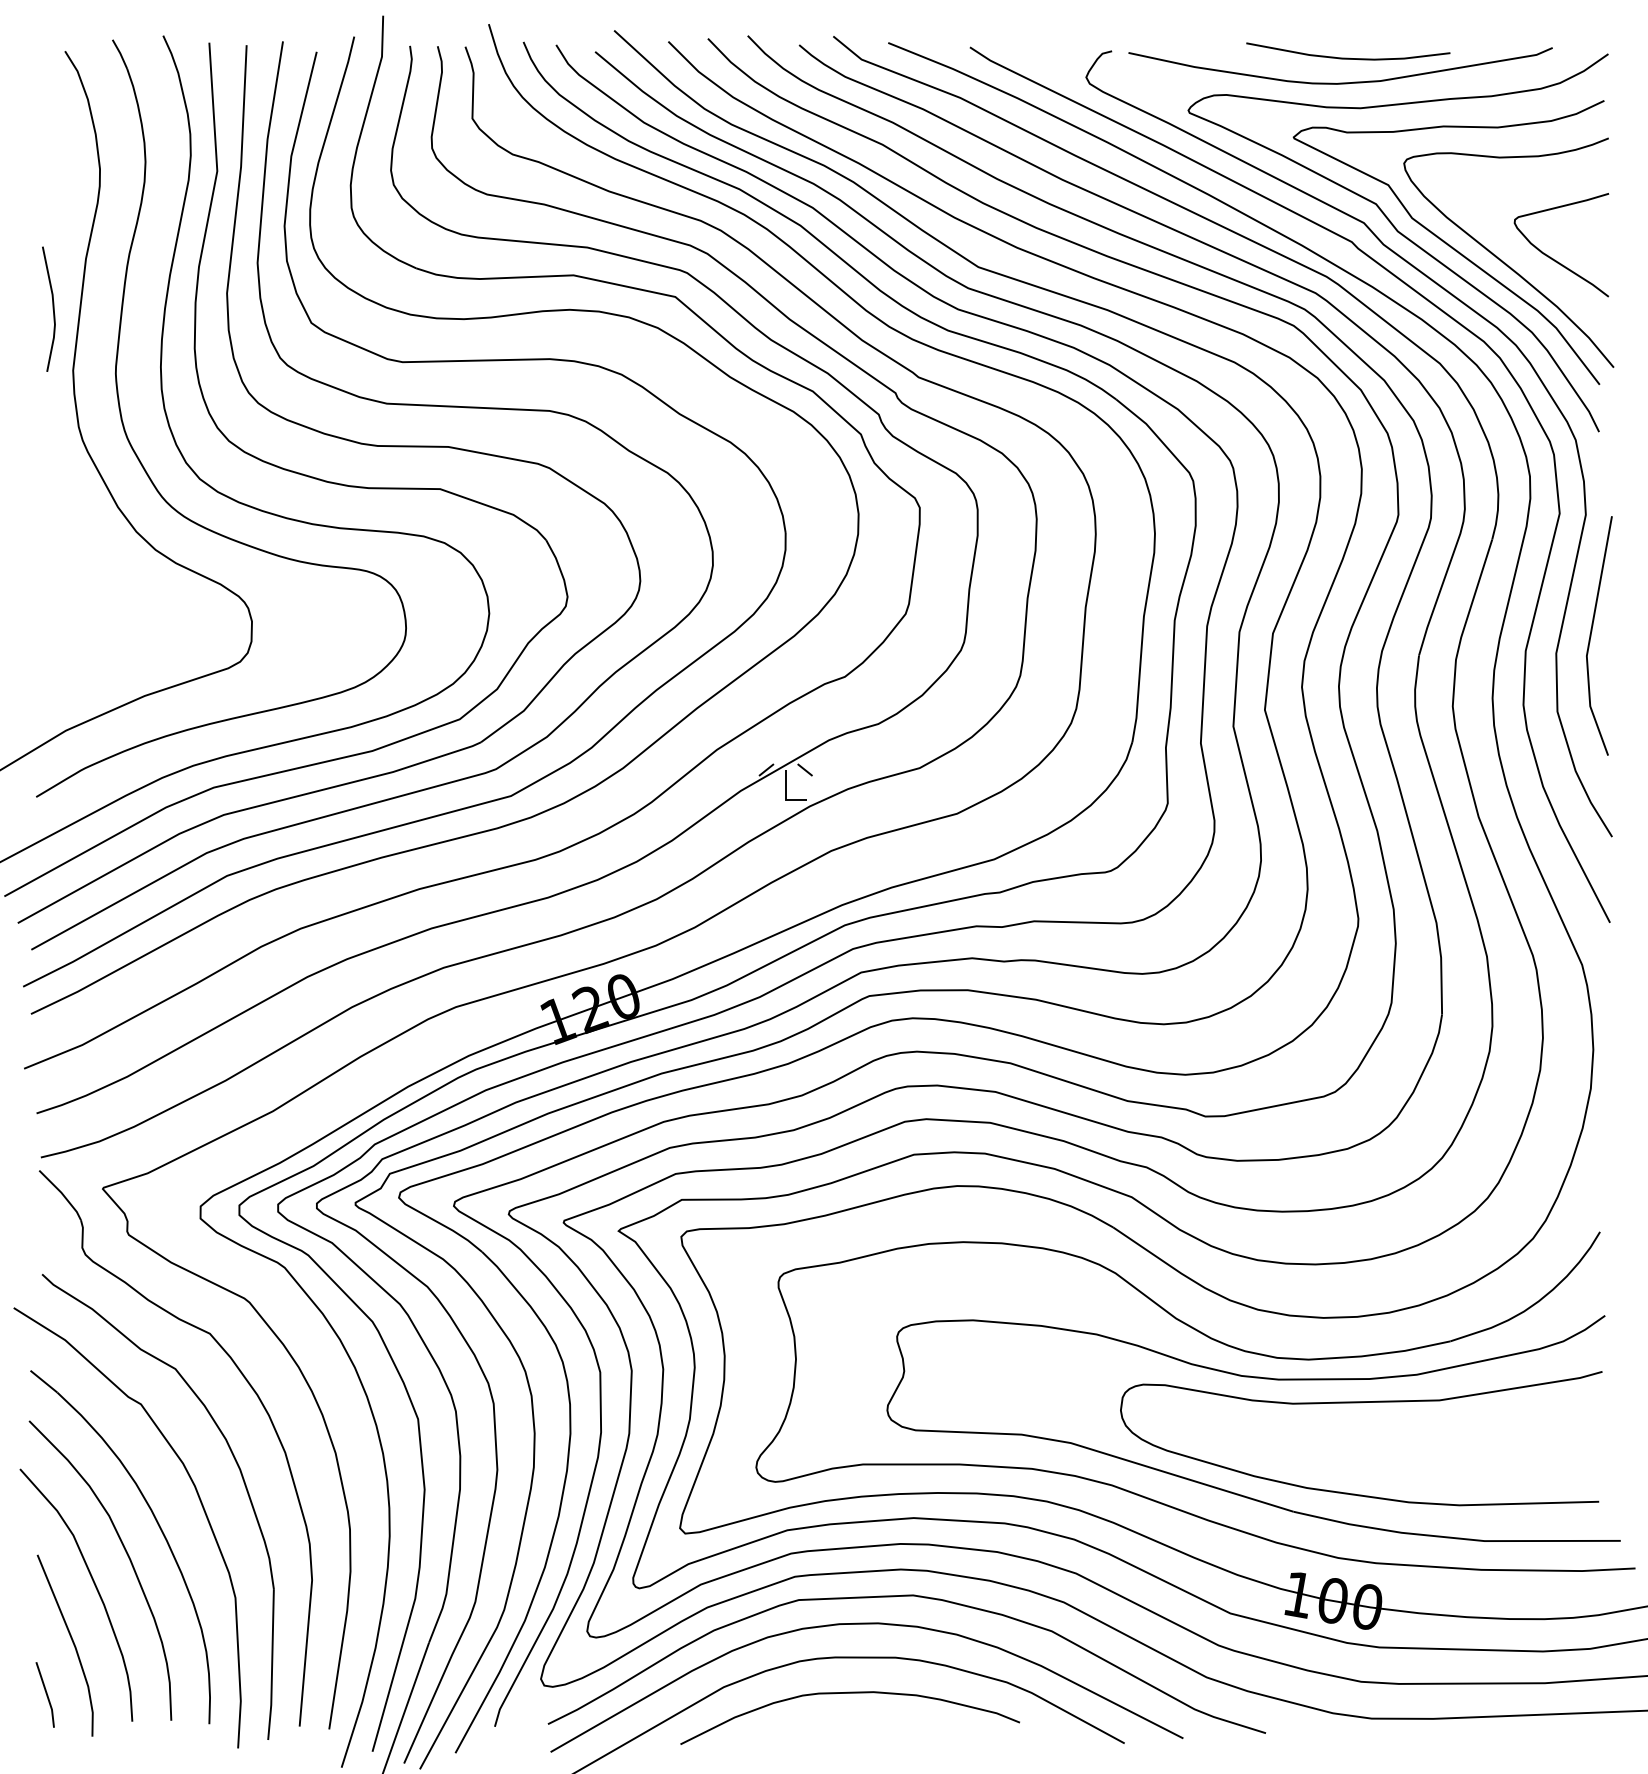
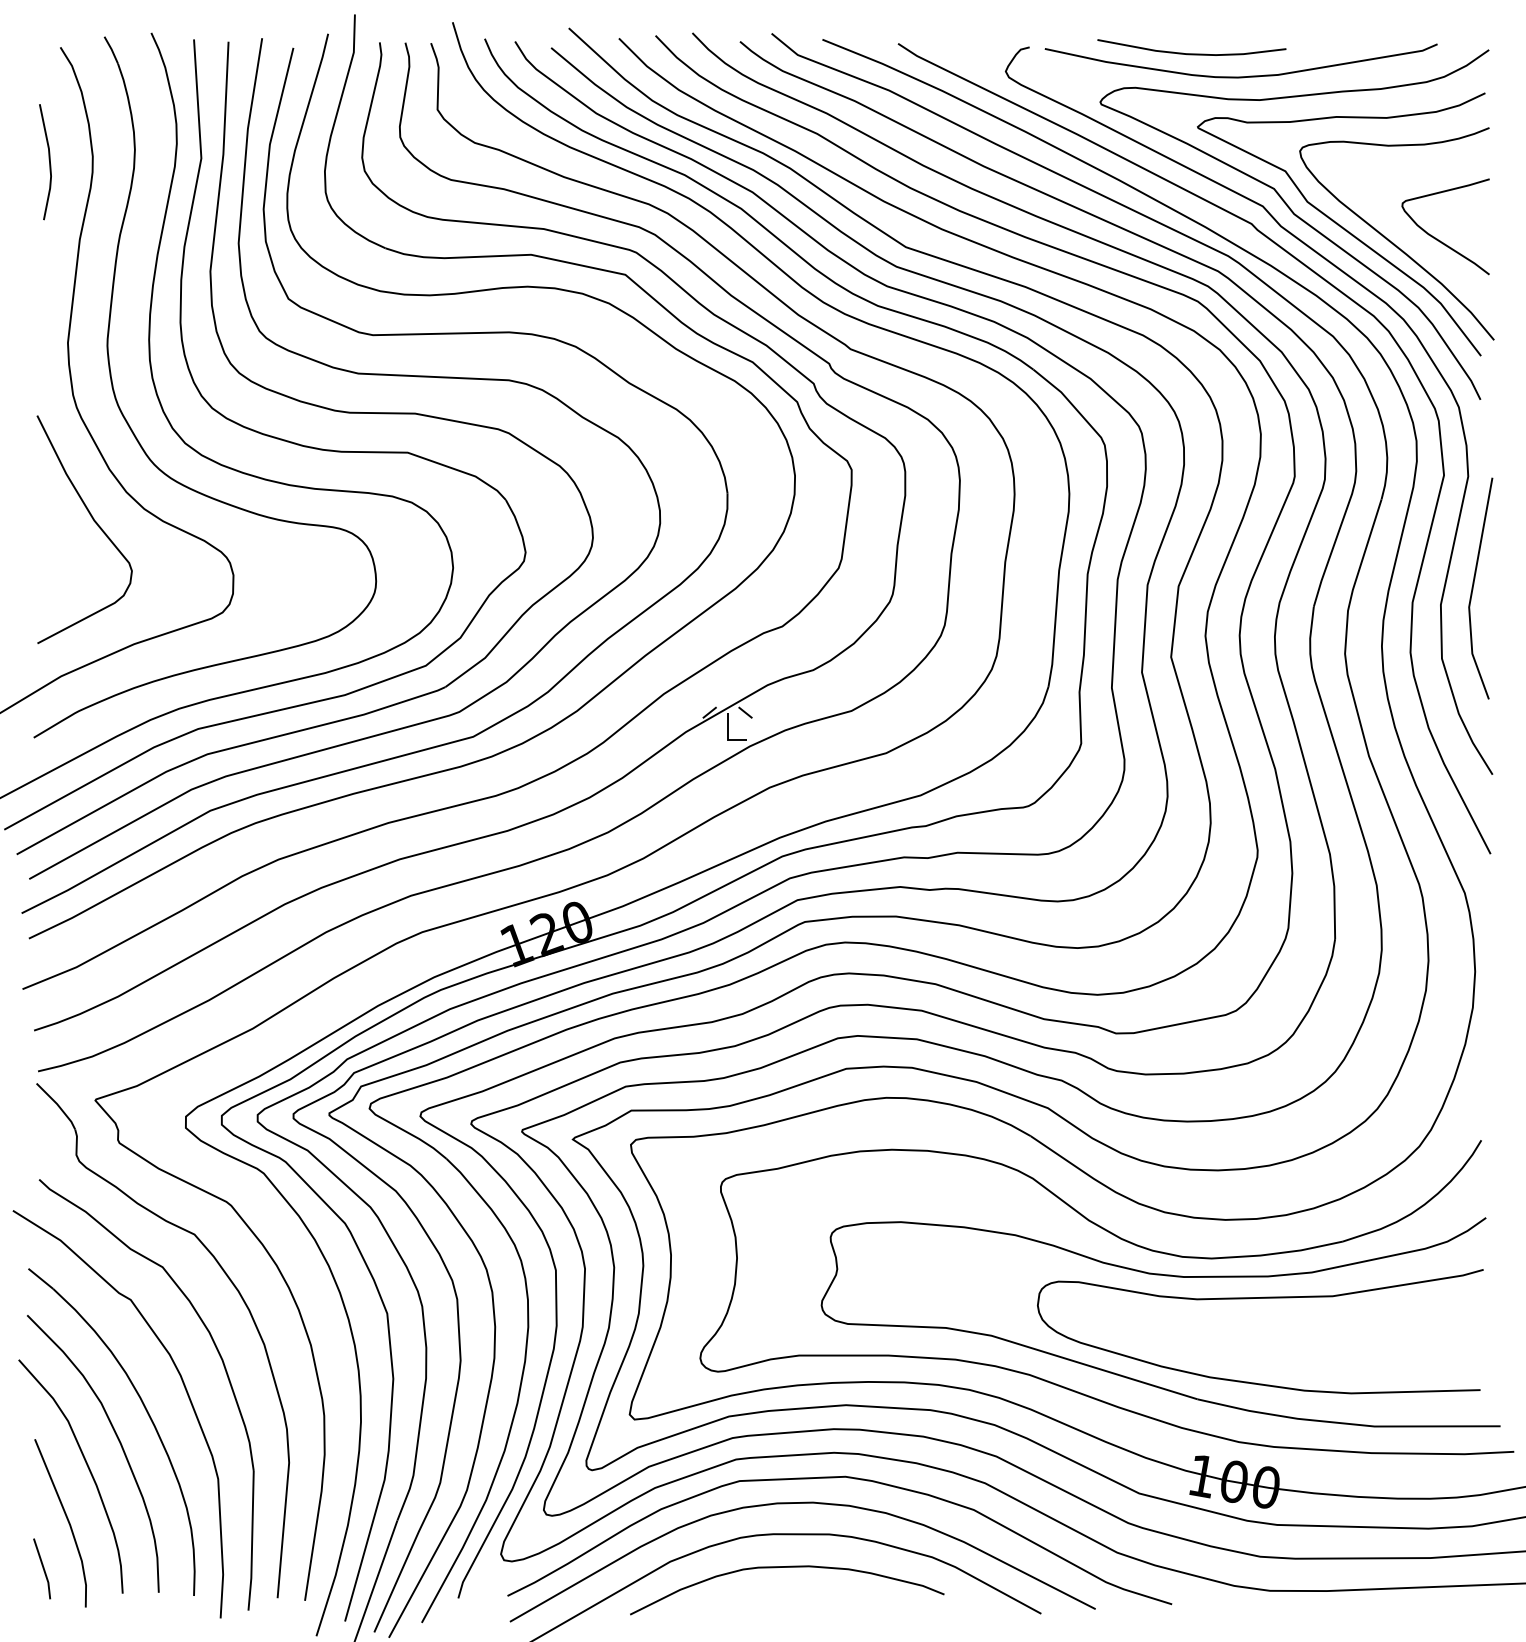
curve: (1348, 57) -> (1192, 53), moved
line: (52, 308) -> (48, 161), moved
curve: (102, 565) -> (95, 523), added

